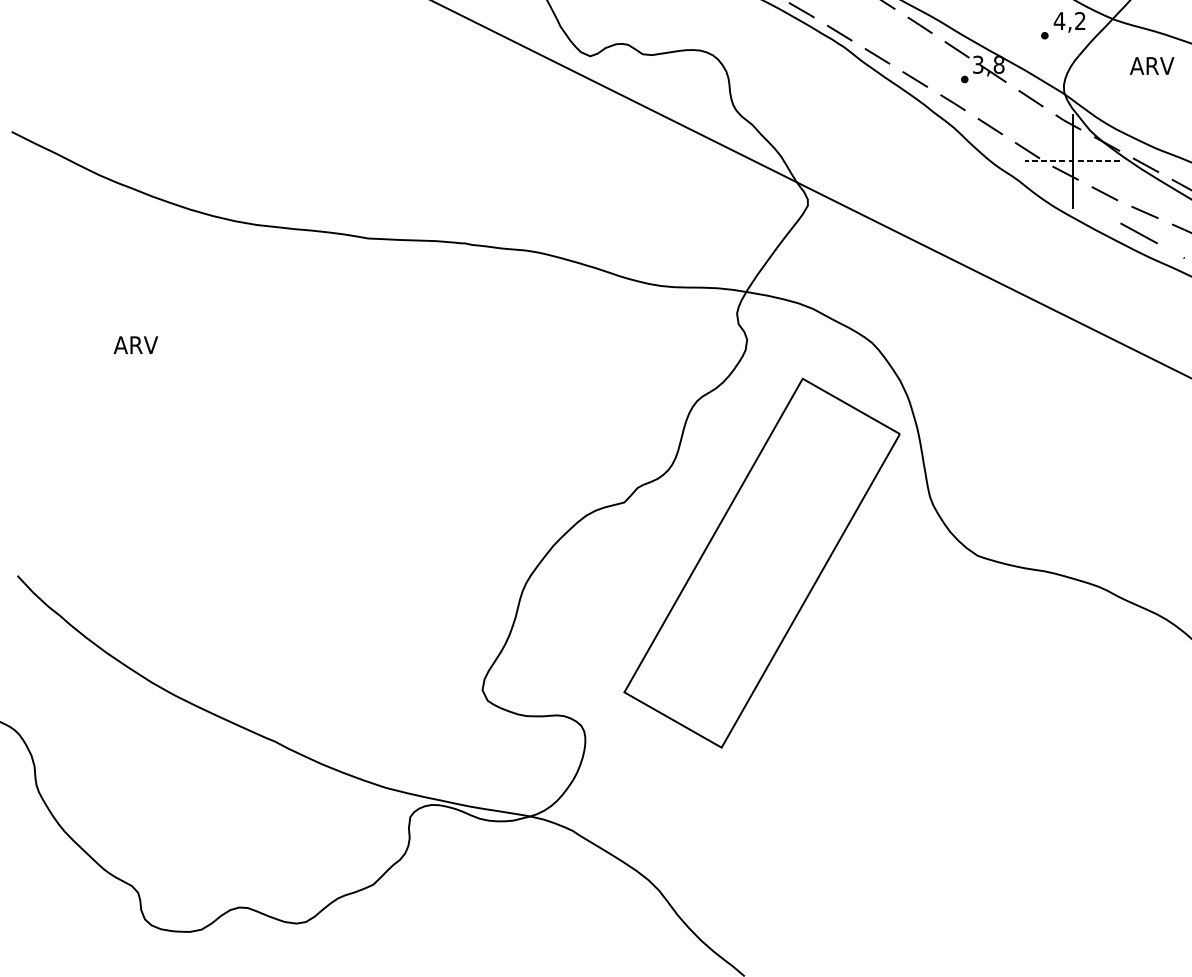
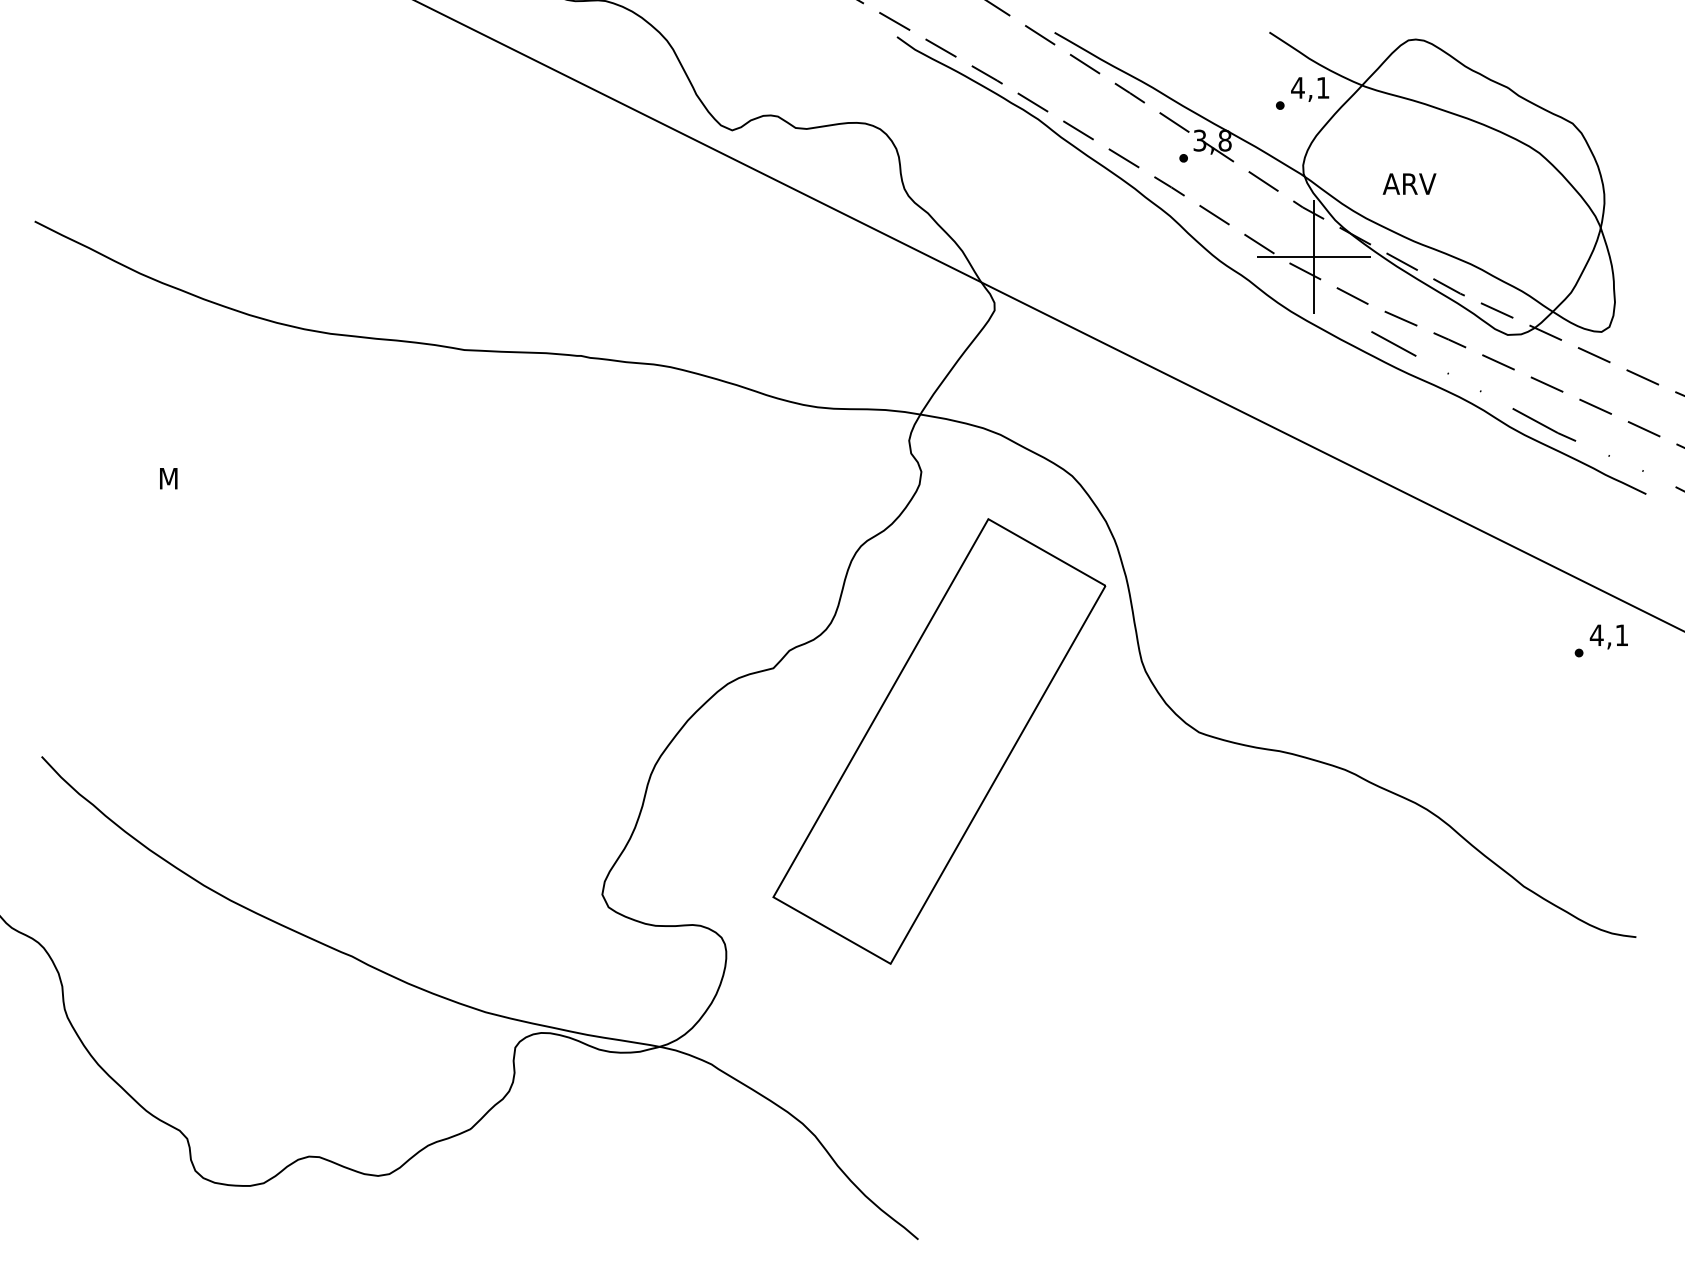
text: (1079, 20) -> (1322, 87), 4,2 -> 4,1
text: (1152, 65) -> (1409, 183), moved
line: (1072, 161) -> (1313, 257), dashed -> solid
text: (135, 345) -> (184, 478), ARV -> M

